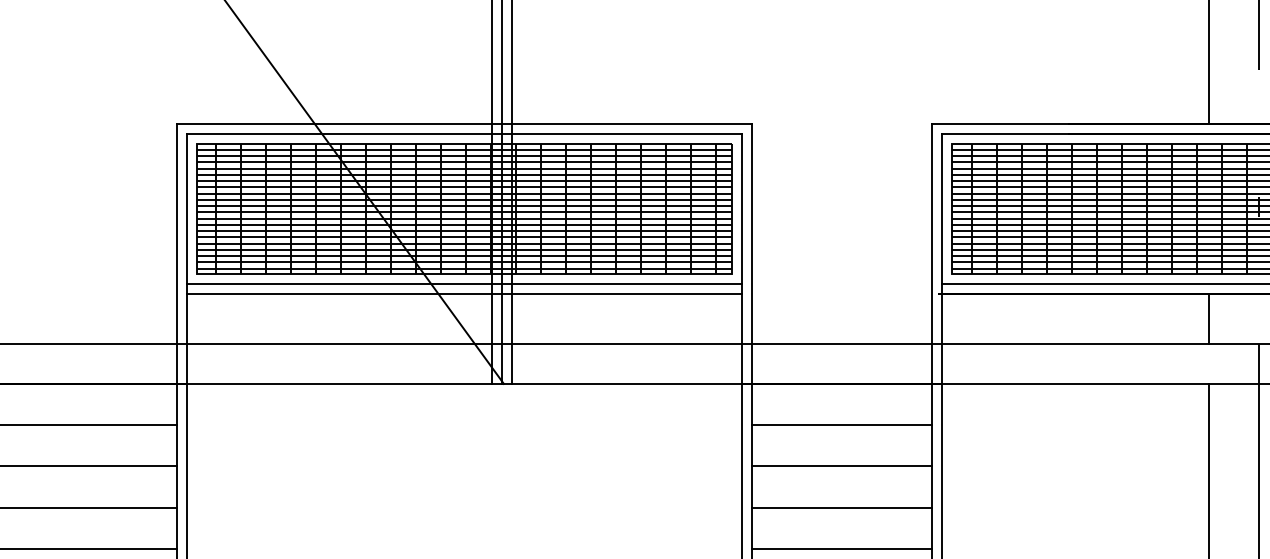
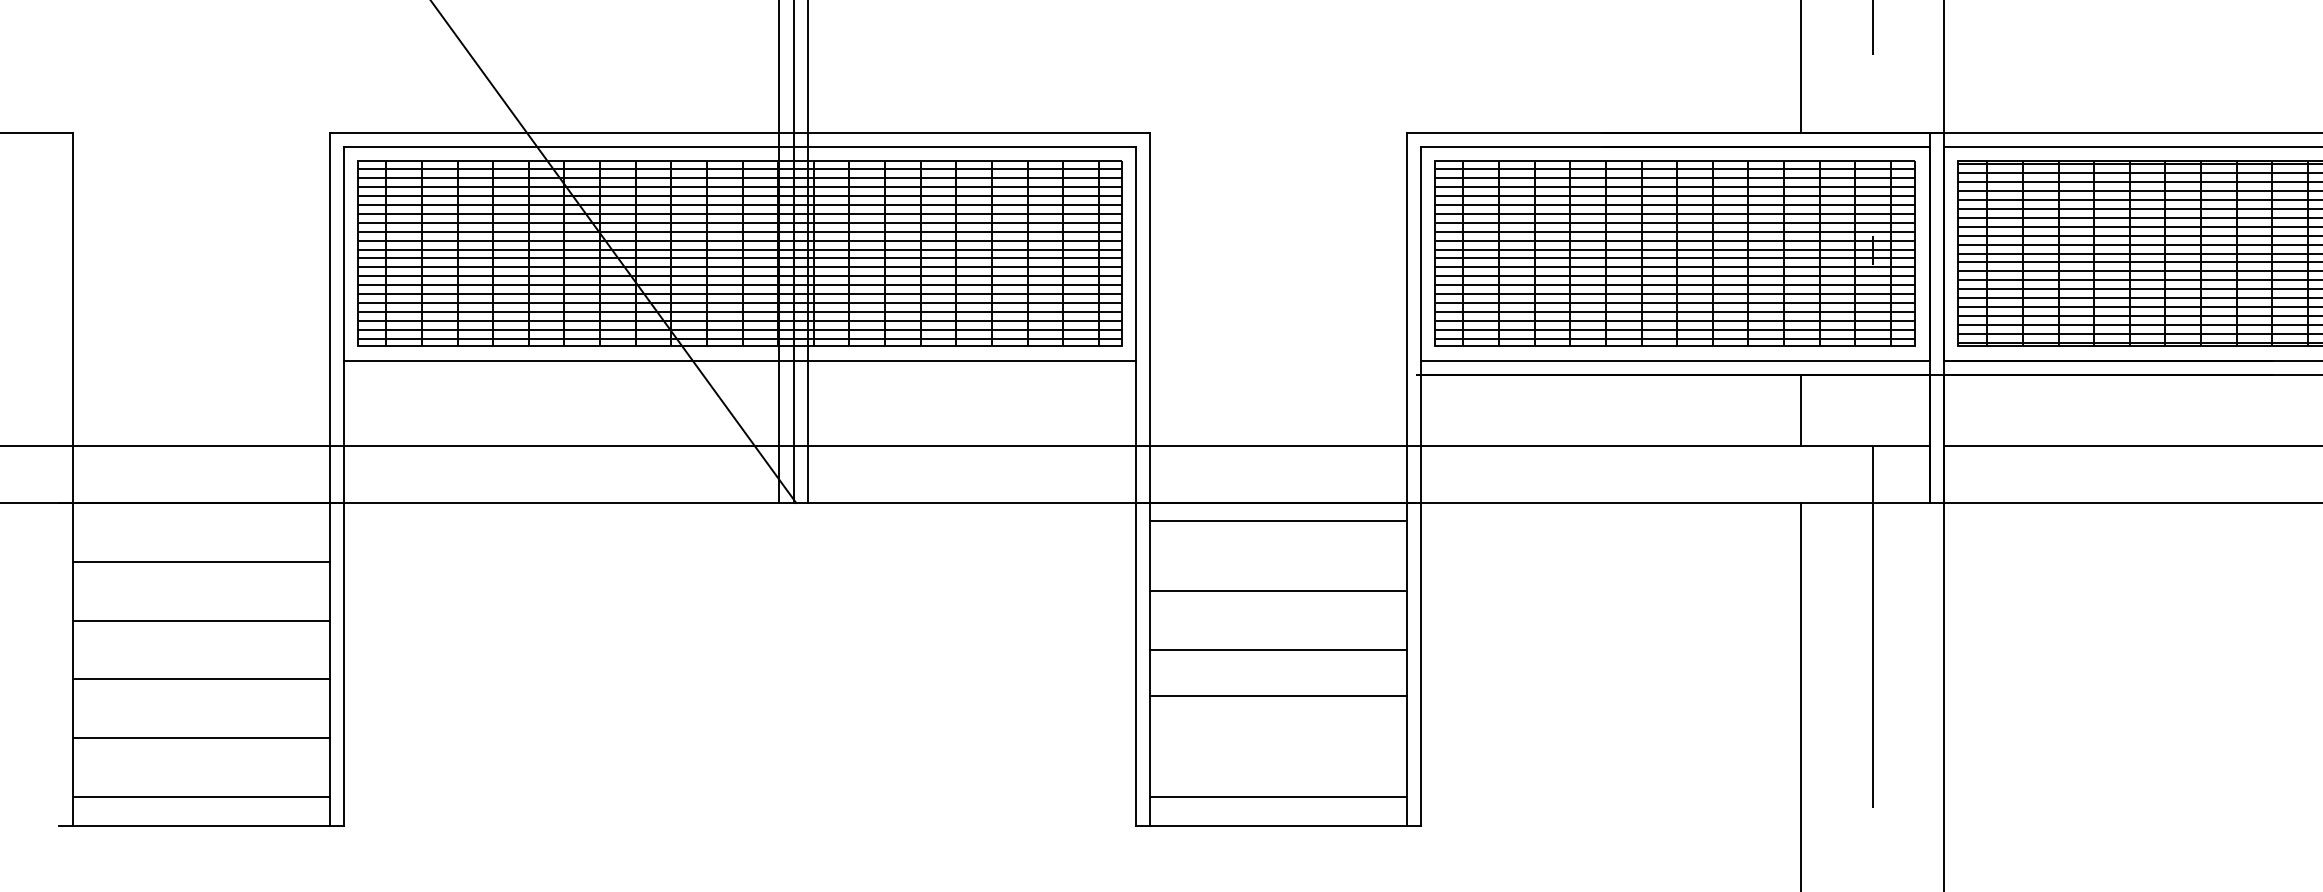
line: (464, 293) -> (739, 374), removed
line: (842, 424) -> (1278, 520), moved
line: (842, 466) -> (1278, 590), moved
line: (842, 507) -> (1278, 650), moved
line: (842, 549) -> (1278, 696), moved

